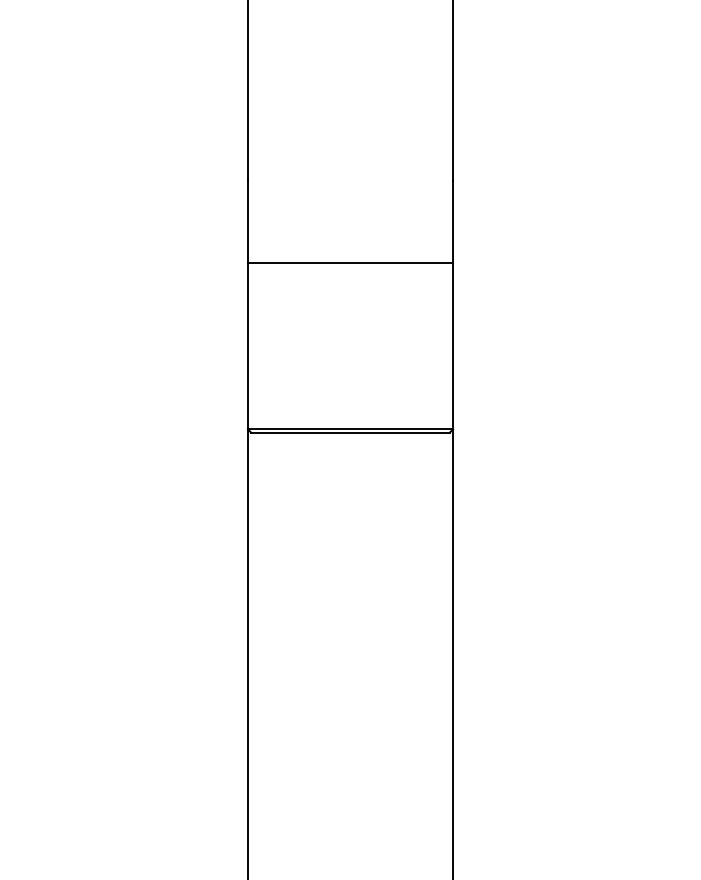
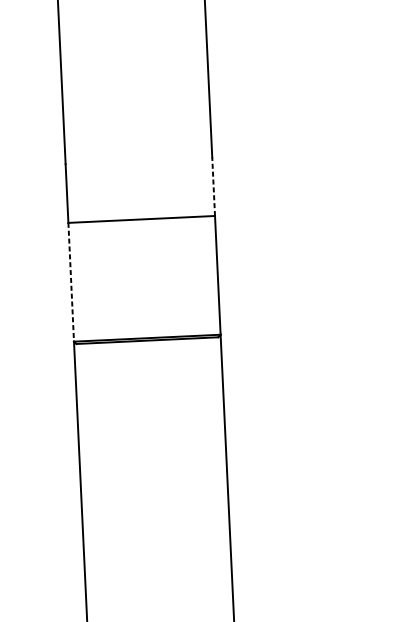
line: (453, 221) -> (213, 186), solid -> dashed
line: (247, 346) -> (70, 282), solid -> dashed

